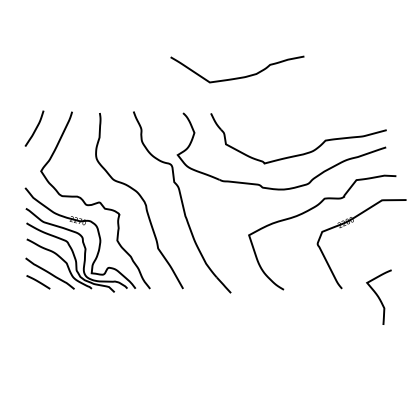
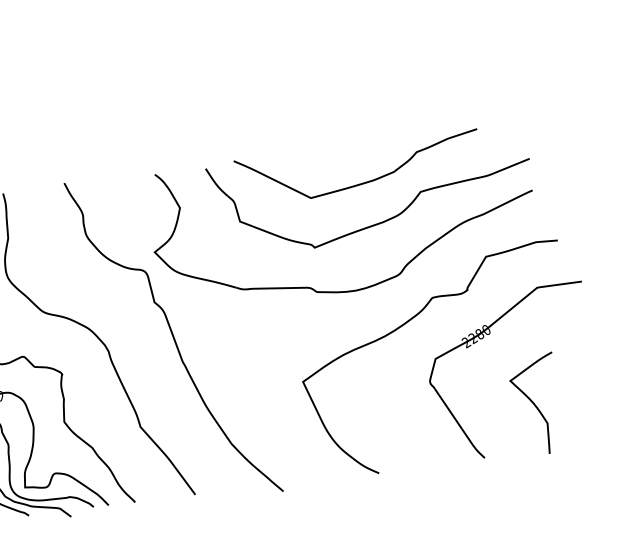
curve: (237, 77) -> (360, 182), moved
curve: (378, 296) -> (534, 403), moved

